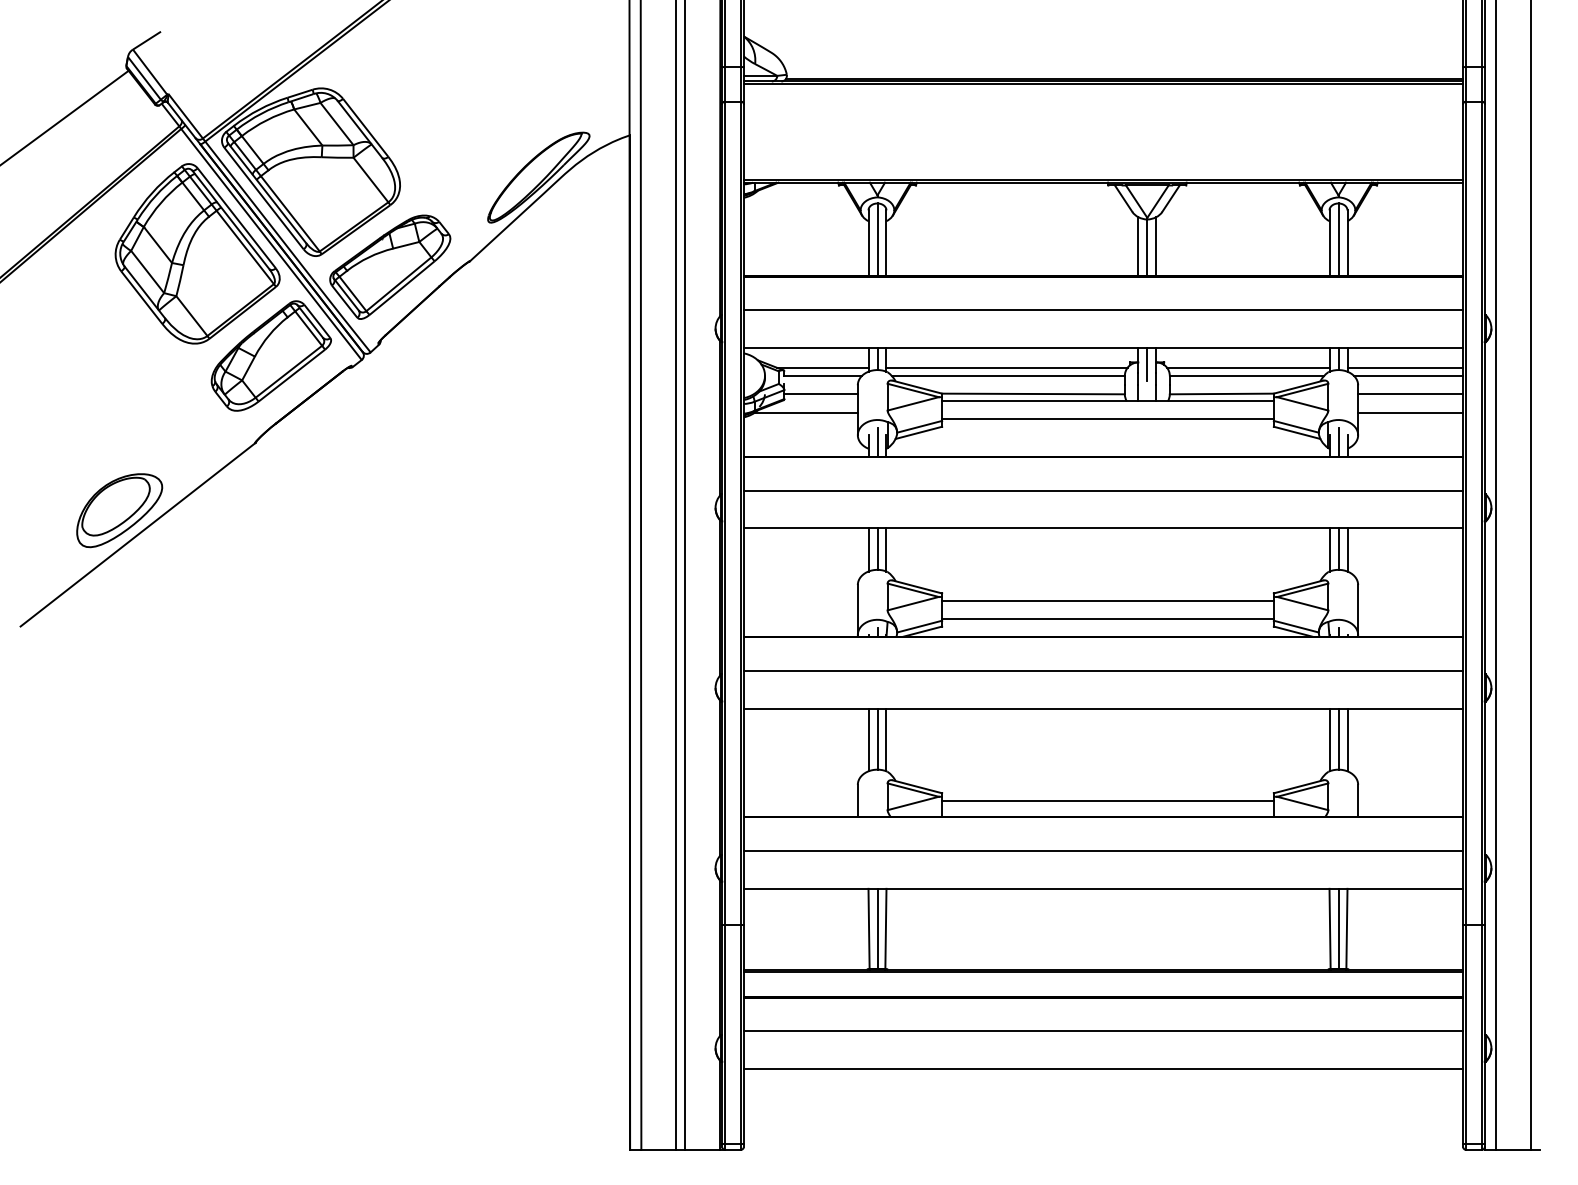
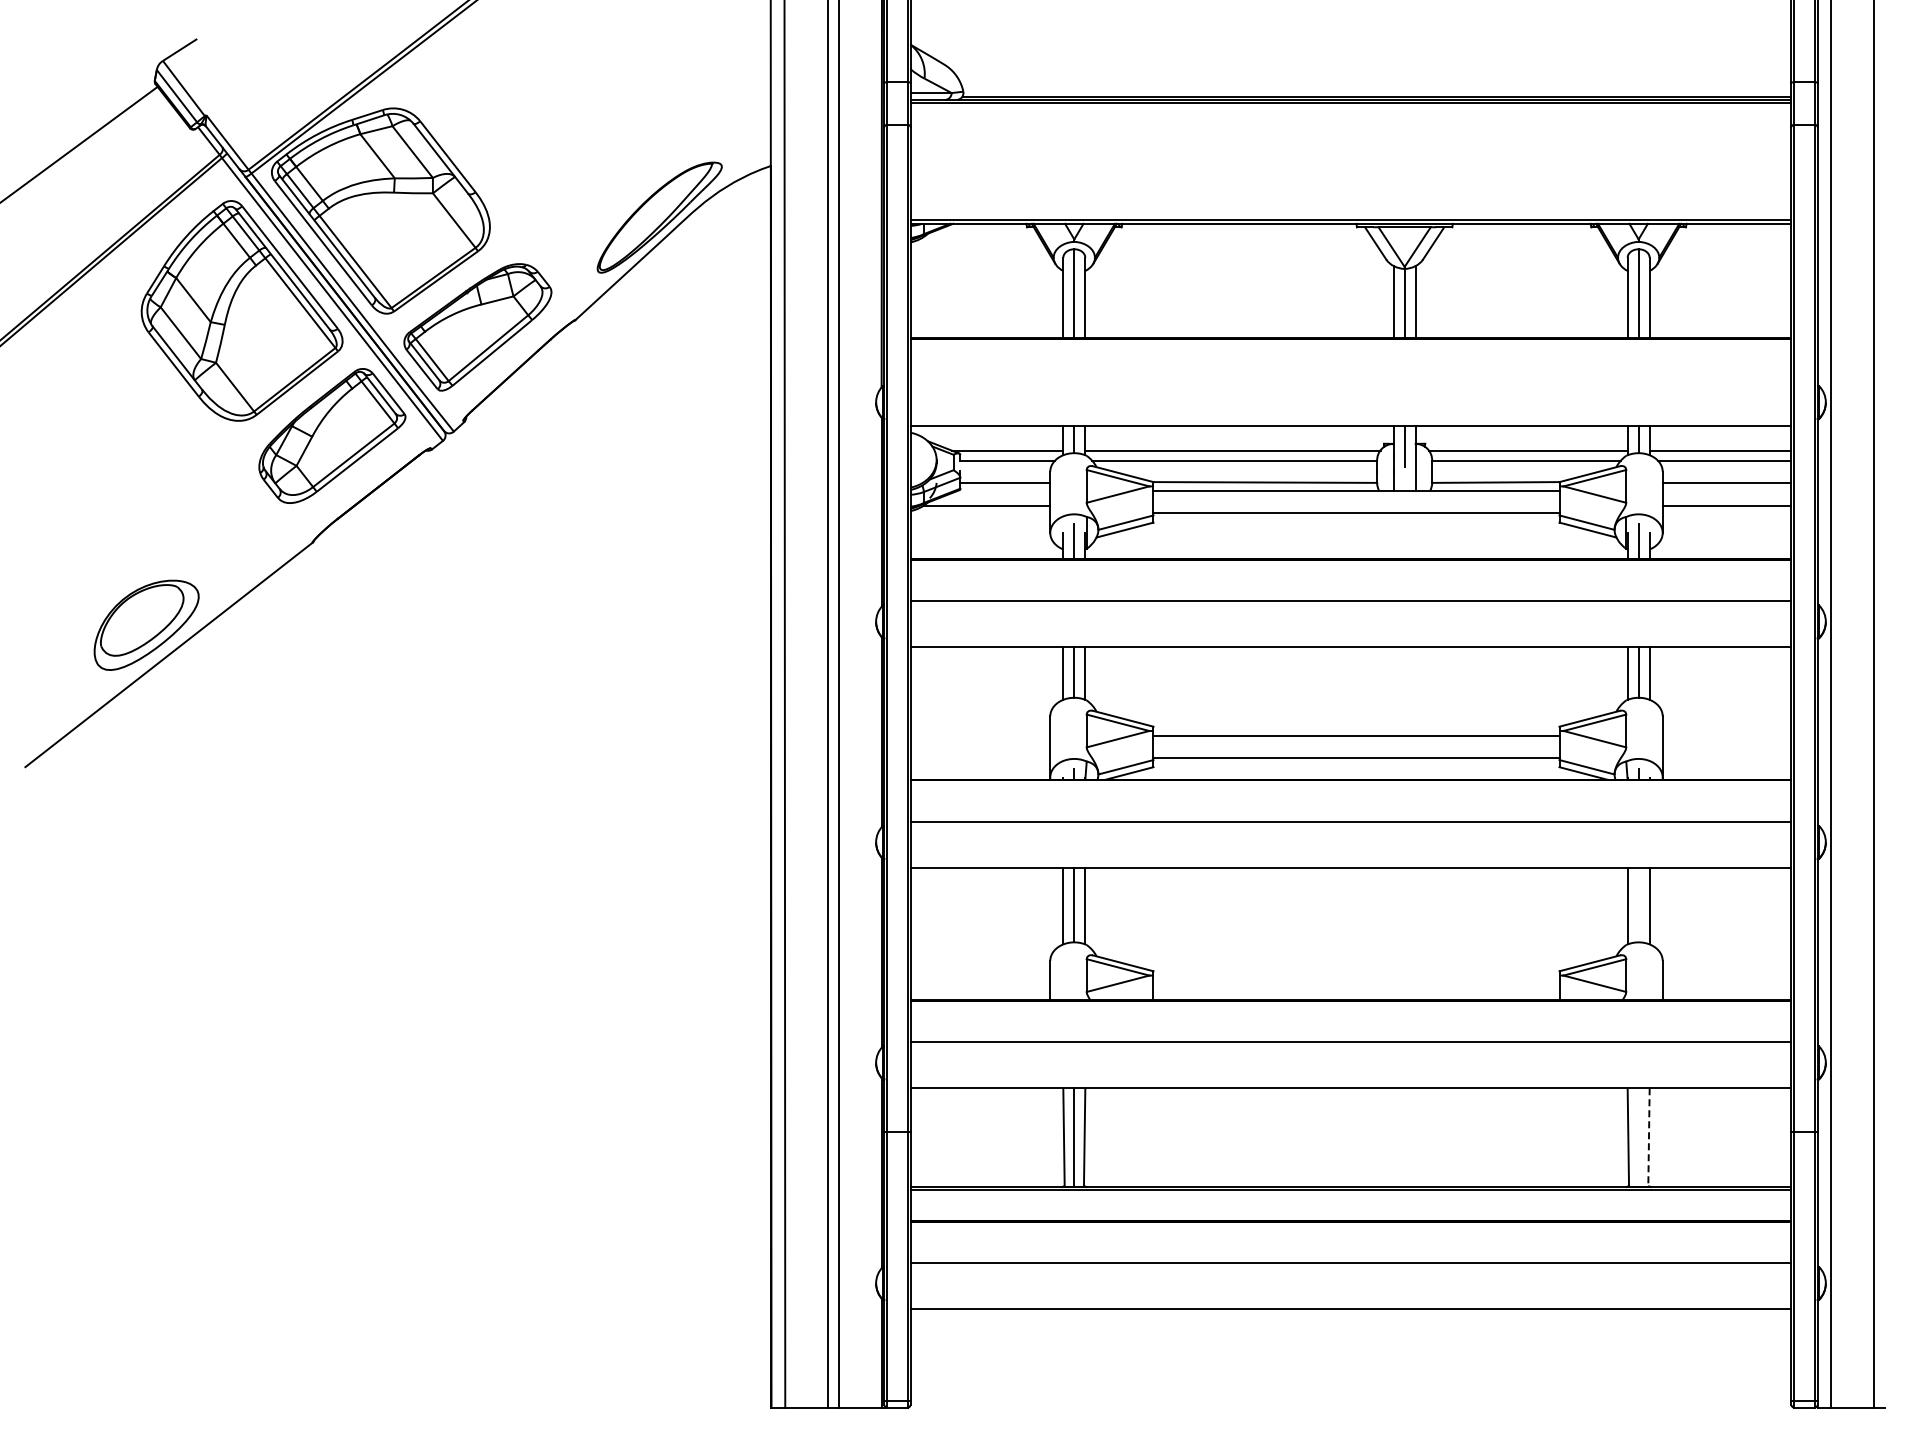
line: (1103, 310) -> (1350, 380), removed
line: (1338, 738) -> (1638, 904), removed
line: (1107, 800) -> (1356, 980), removed
line: (1338, 929) -> (1638, 1137), removed
line: (1346, 929) -> (1648, 1137), solid -> dashed

